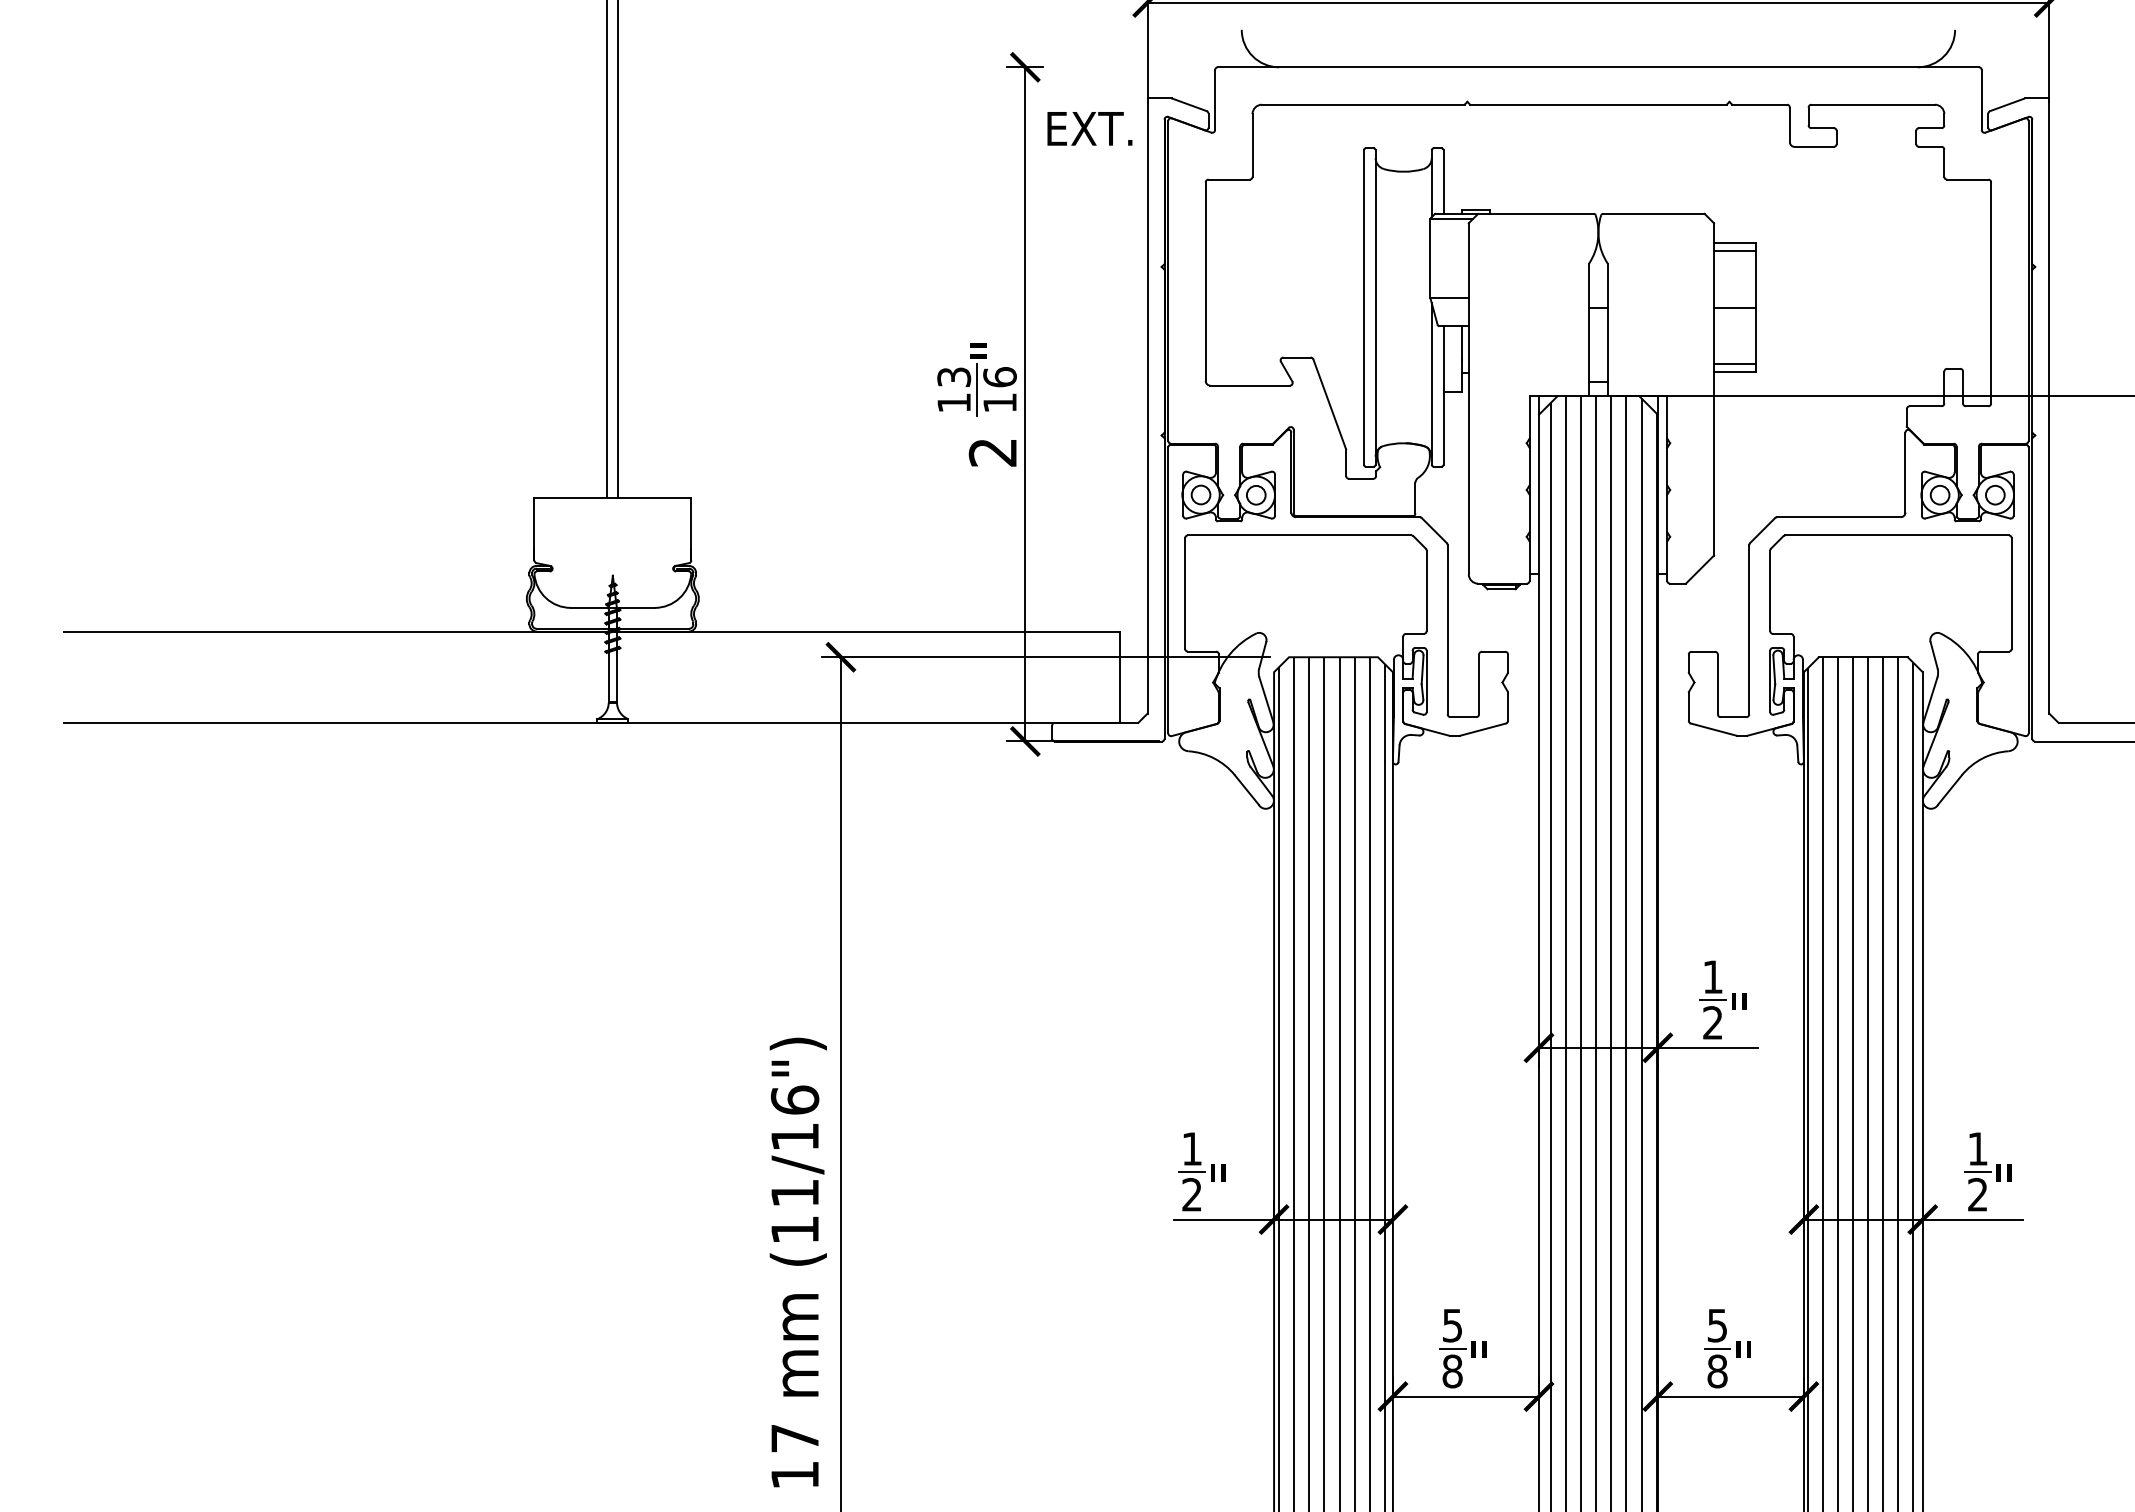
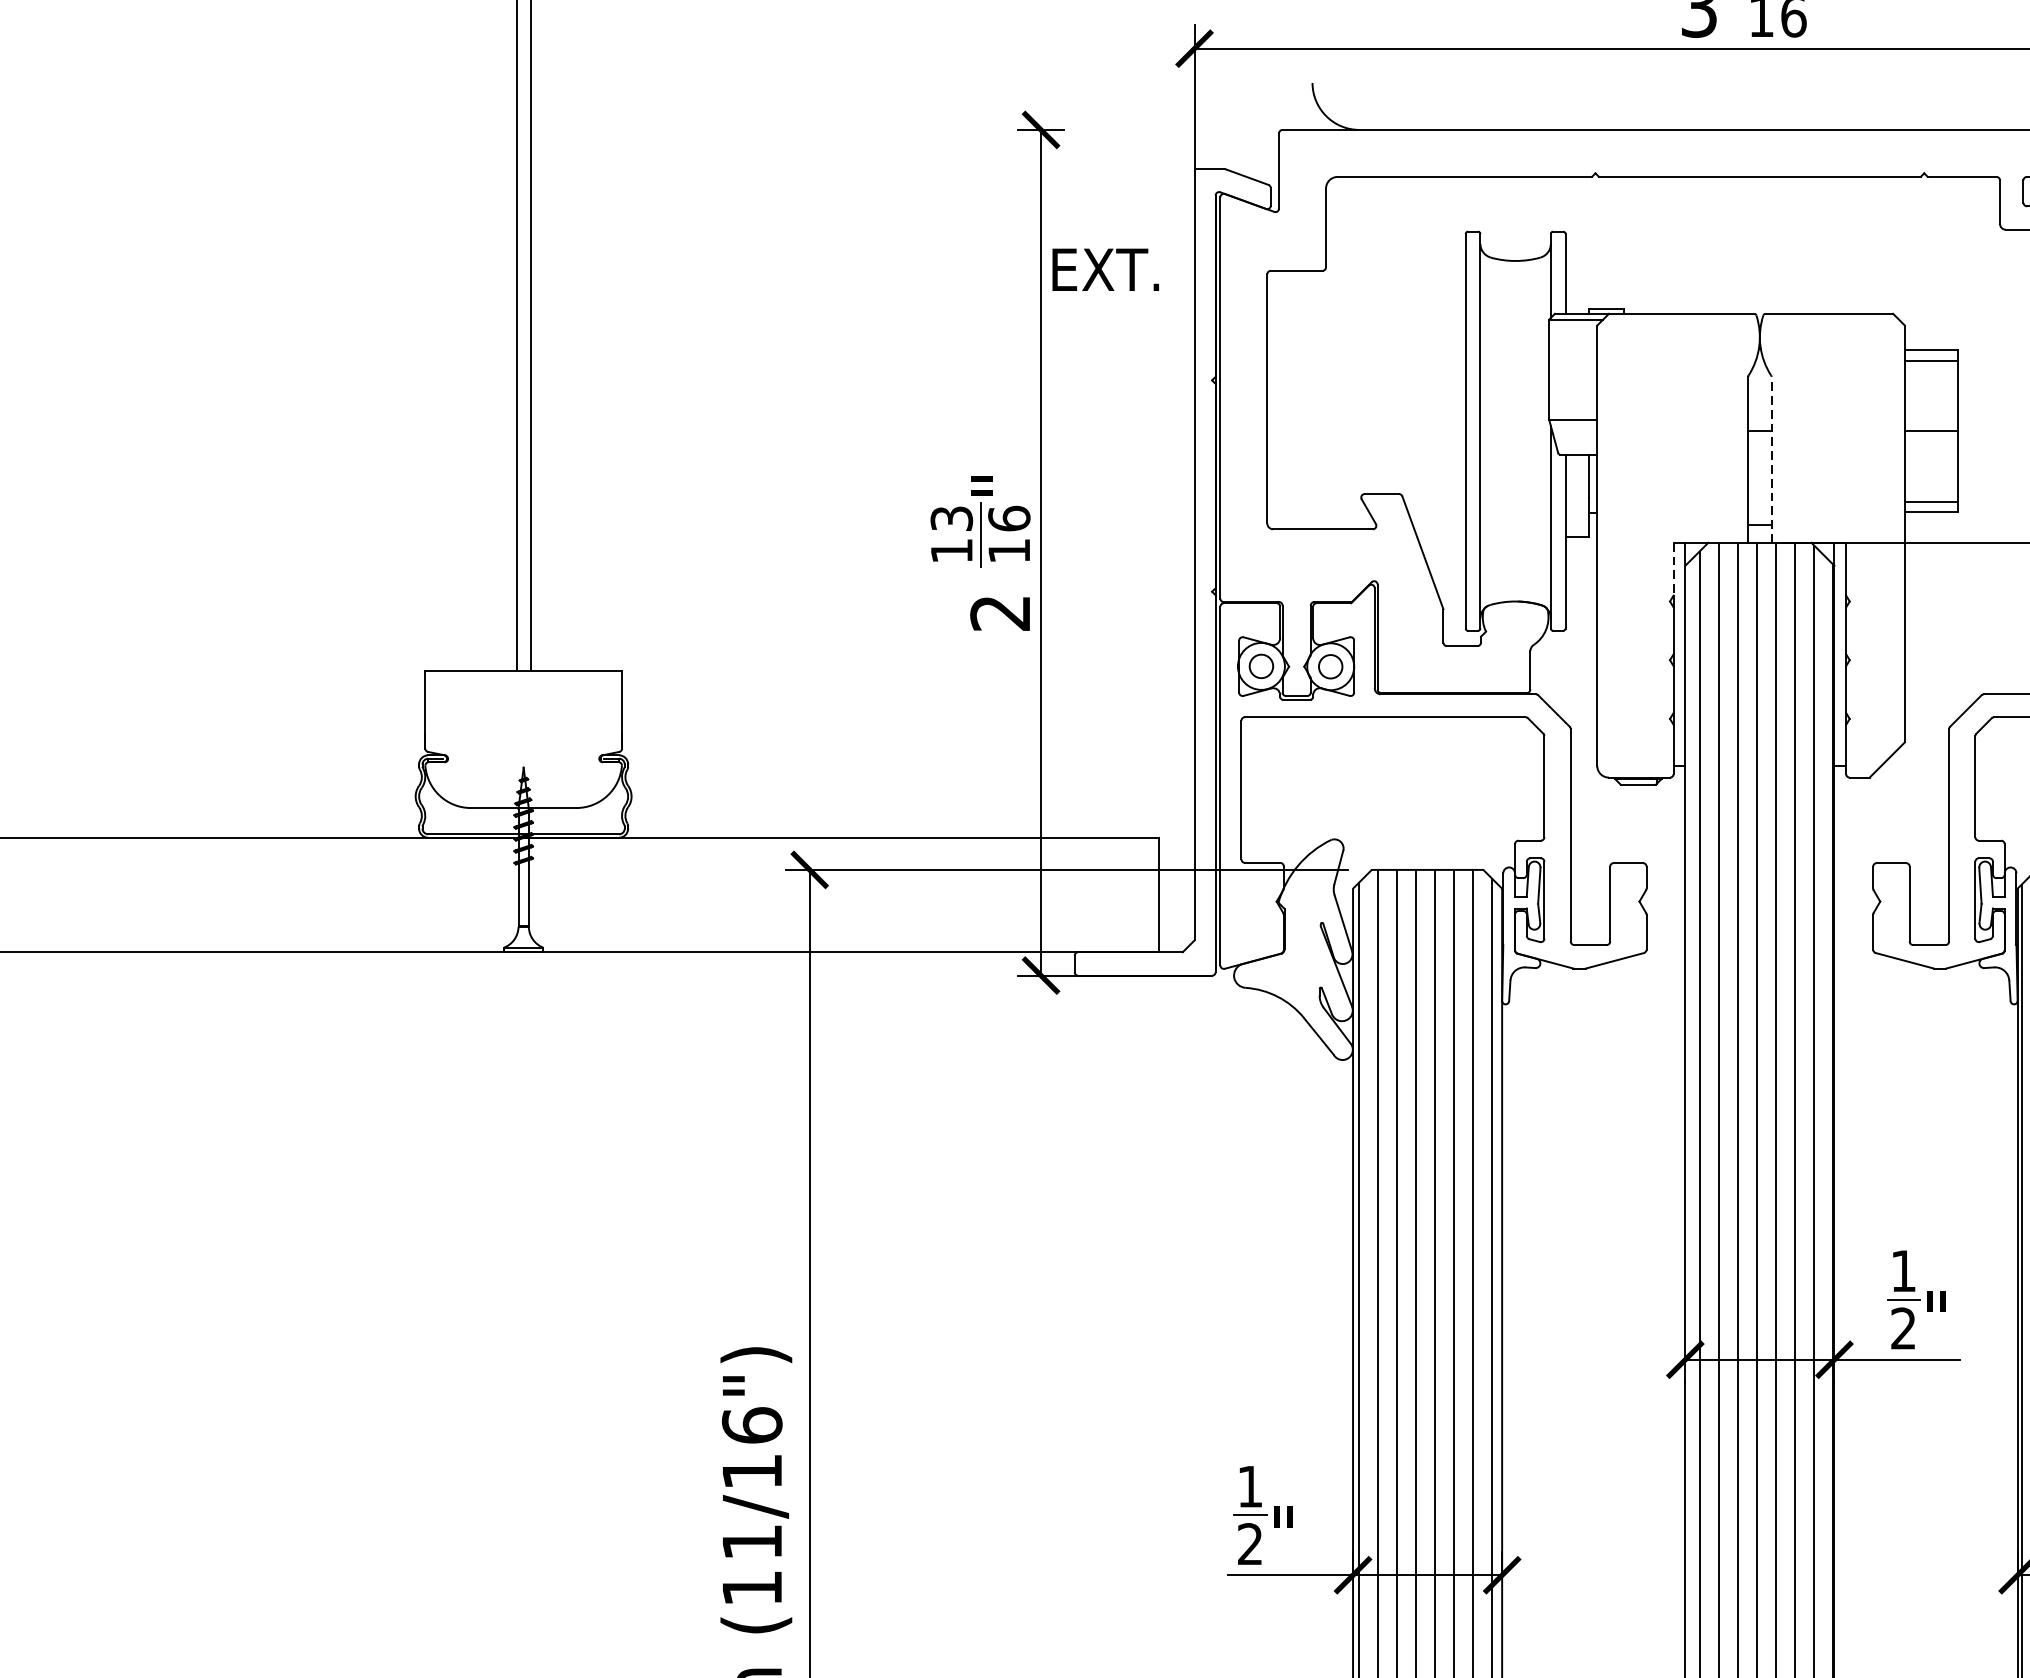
text: (1089, 128) -> (1105, 269), moved
line: (1607, 329) -> (1771, 458), solid -> dashed
line: (1529, 417) -> (1673, 569), solid -> dashed

